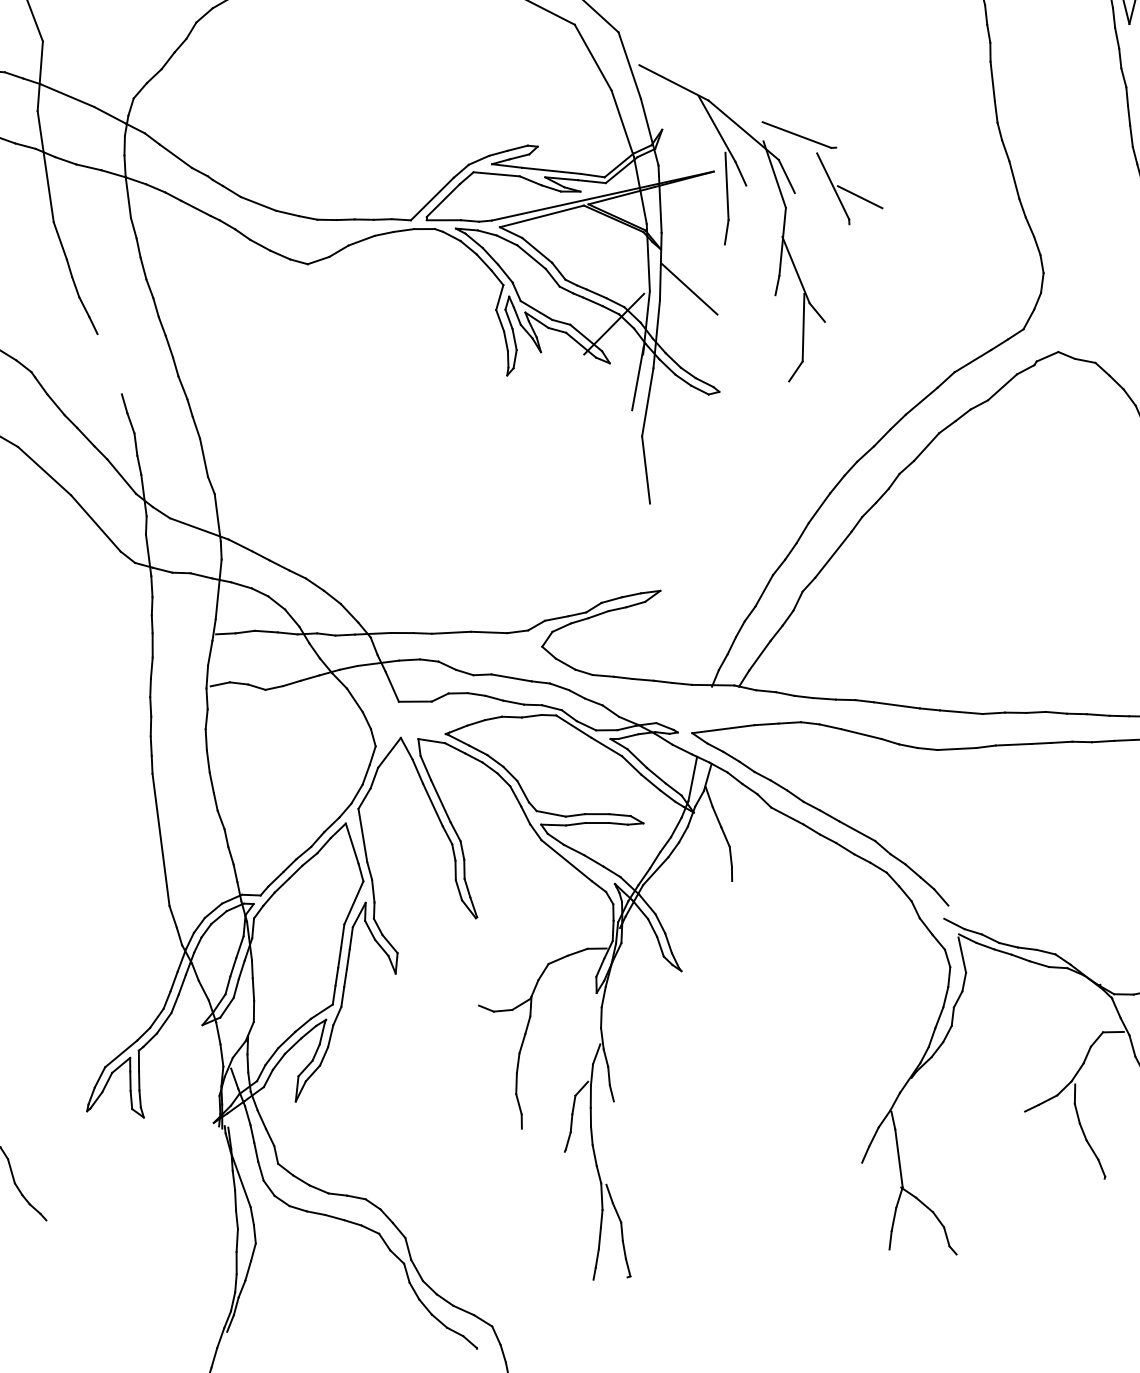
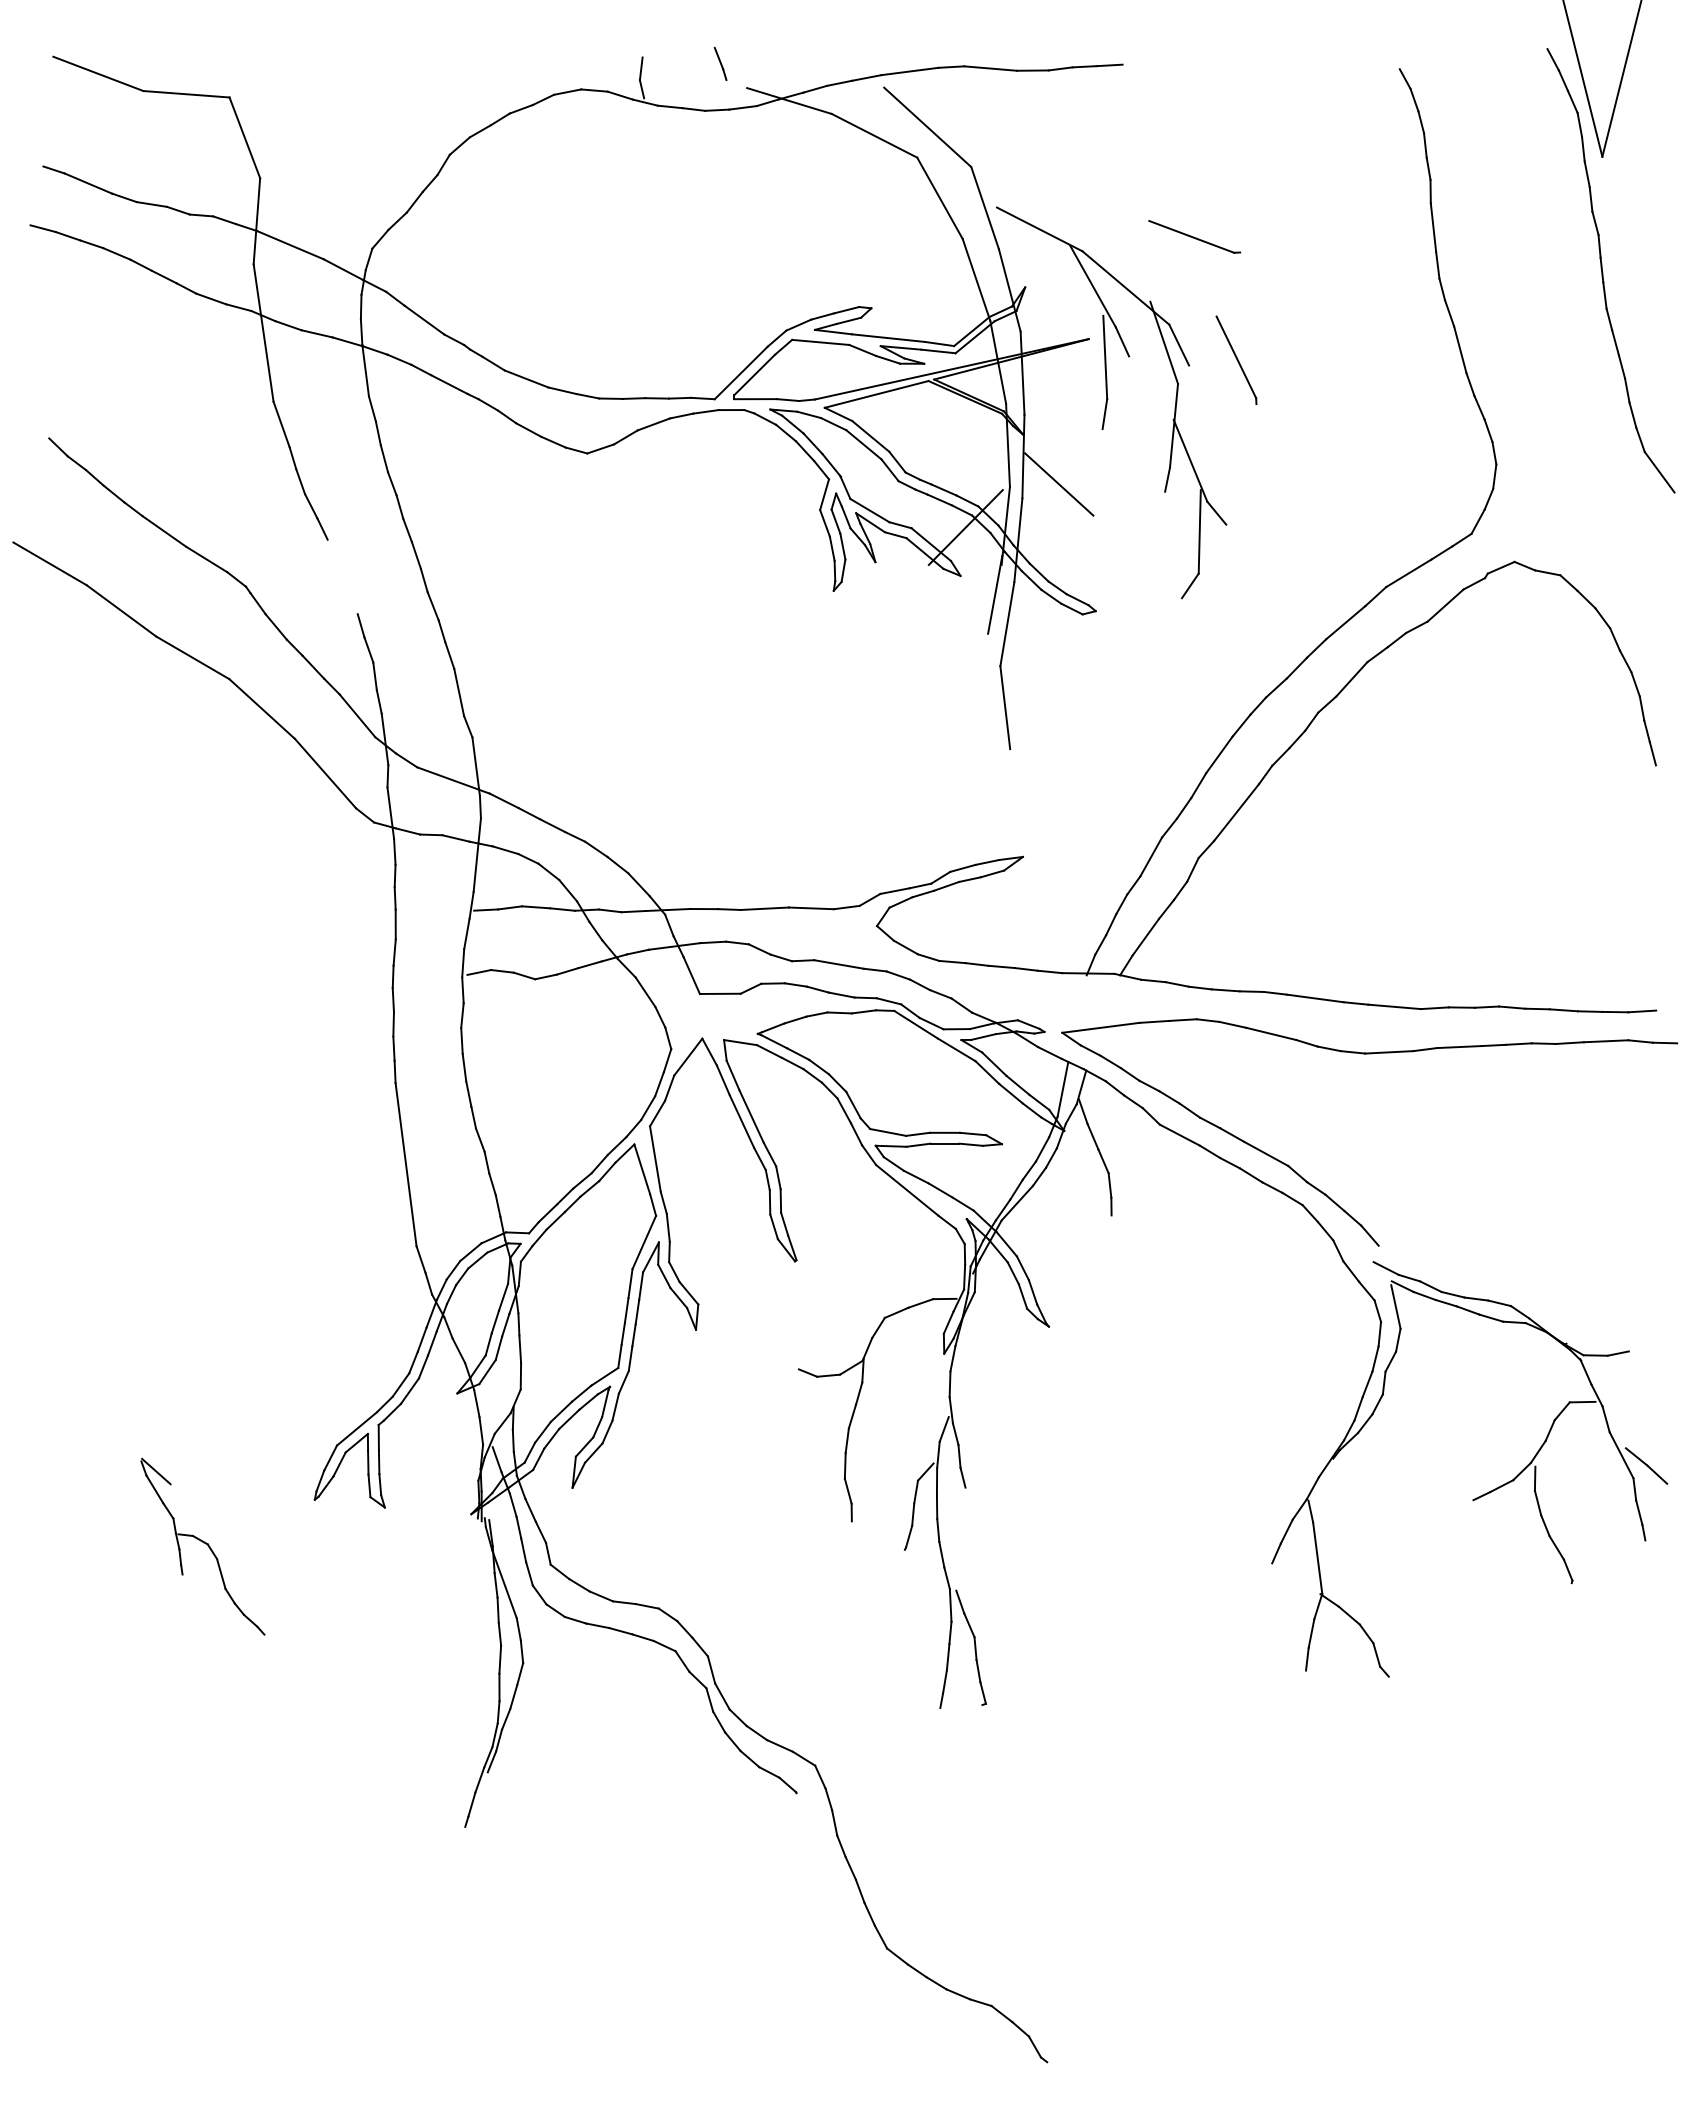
part: (799, 134) -> (1194, 236), moved
line: (859, 197) -> (1269, 370), removed

